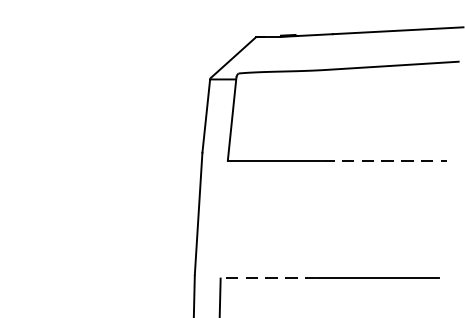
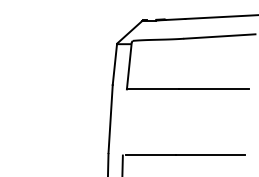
line: (385, 160) -> (214, 89), dashed -> solid
line: (270, 277) -> (150, 154), dashed -> solid

